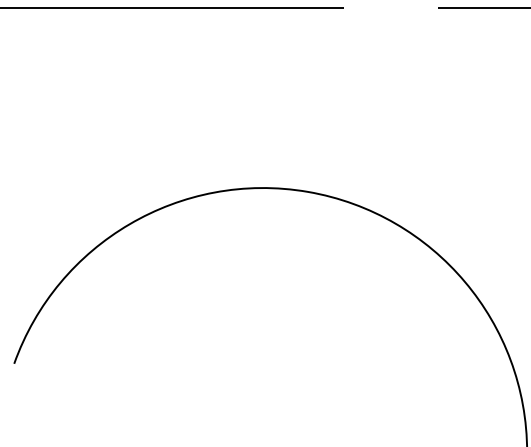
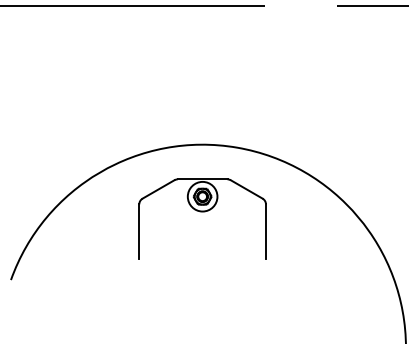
part: (262, 283) -> (202, 218), added

